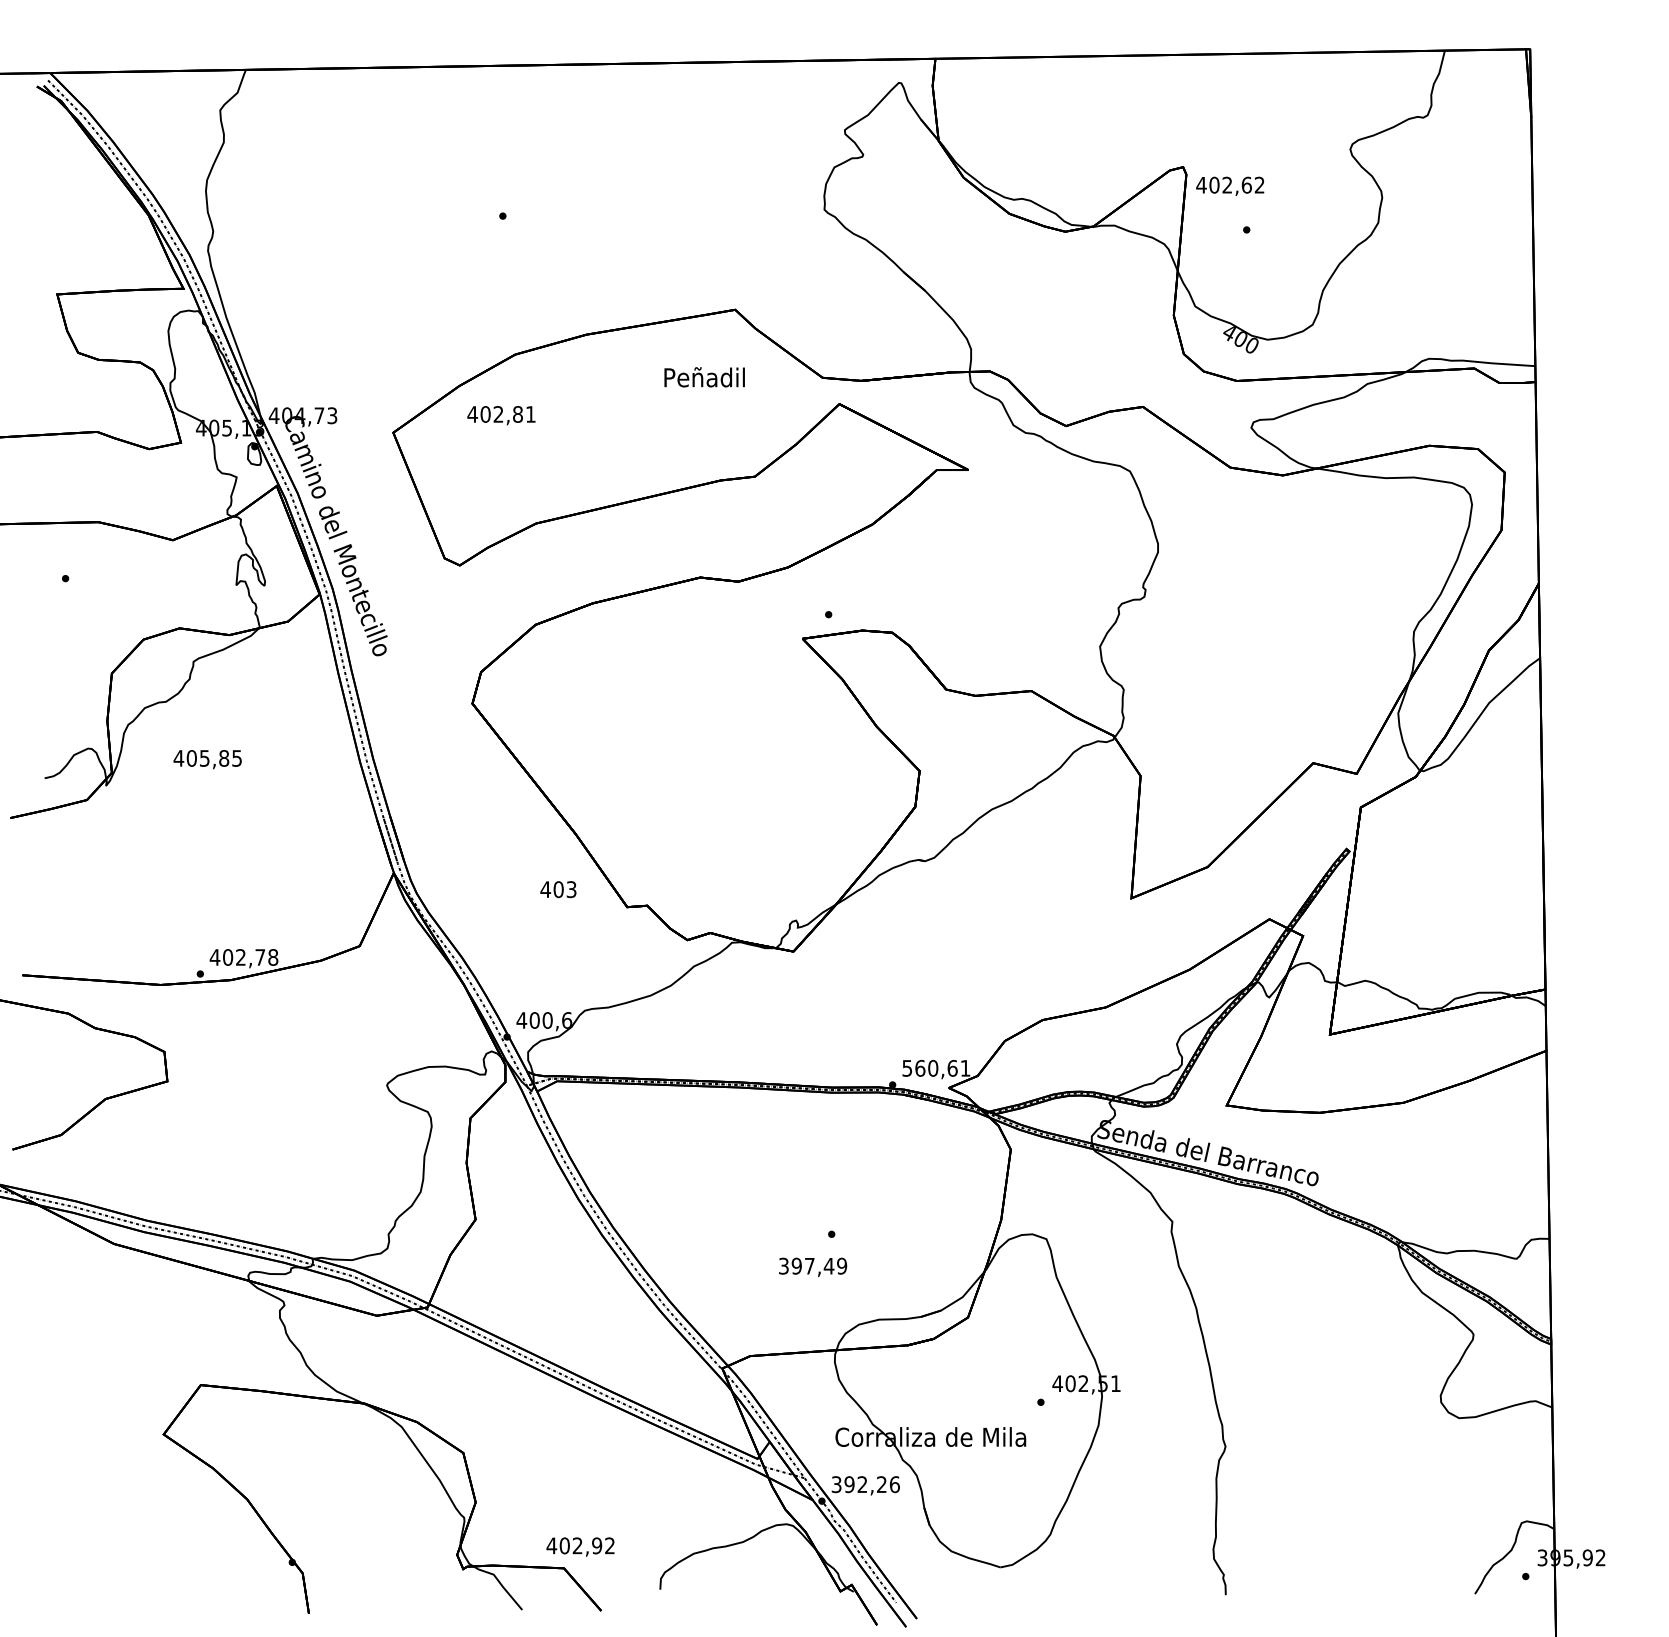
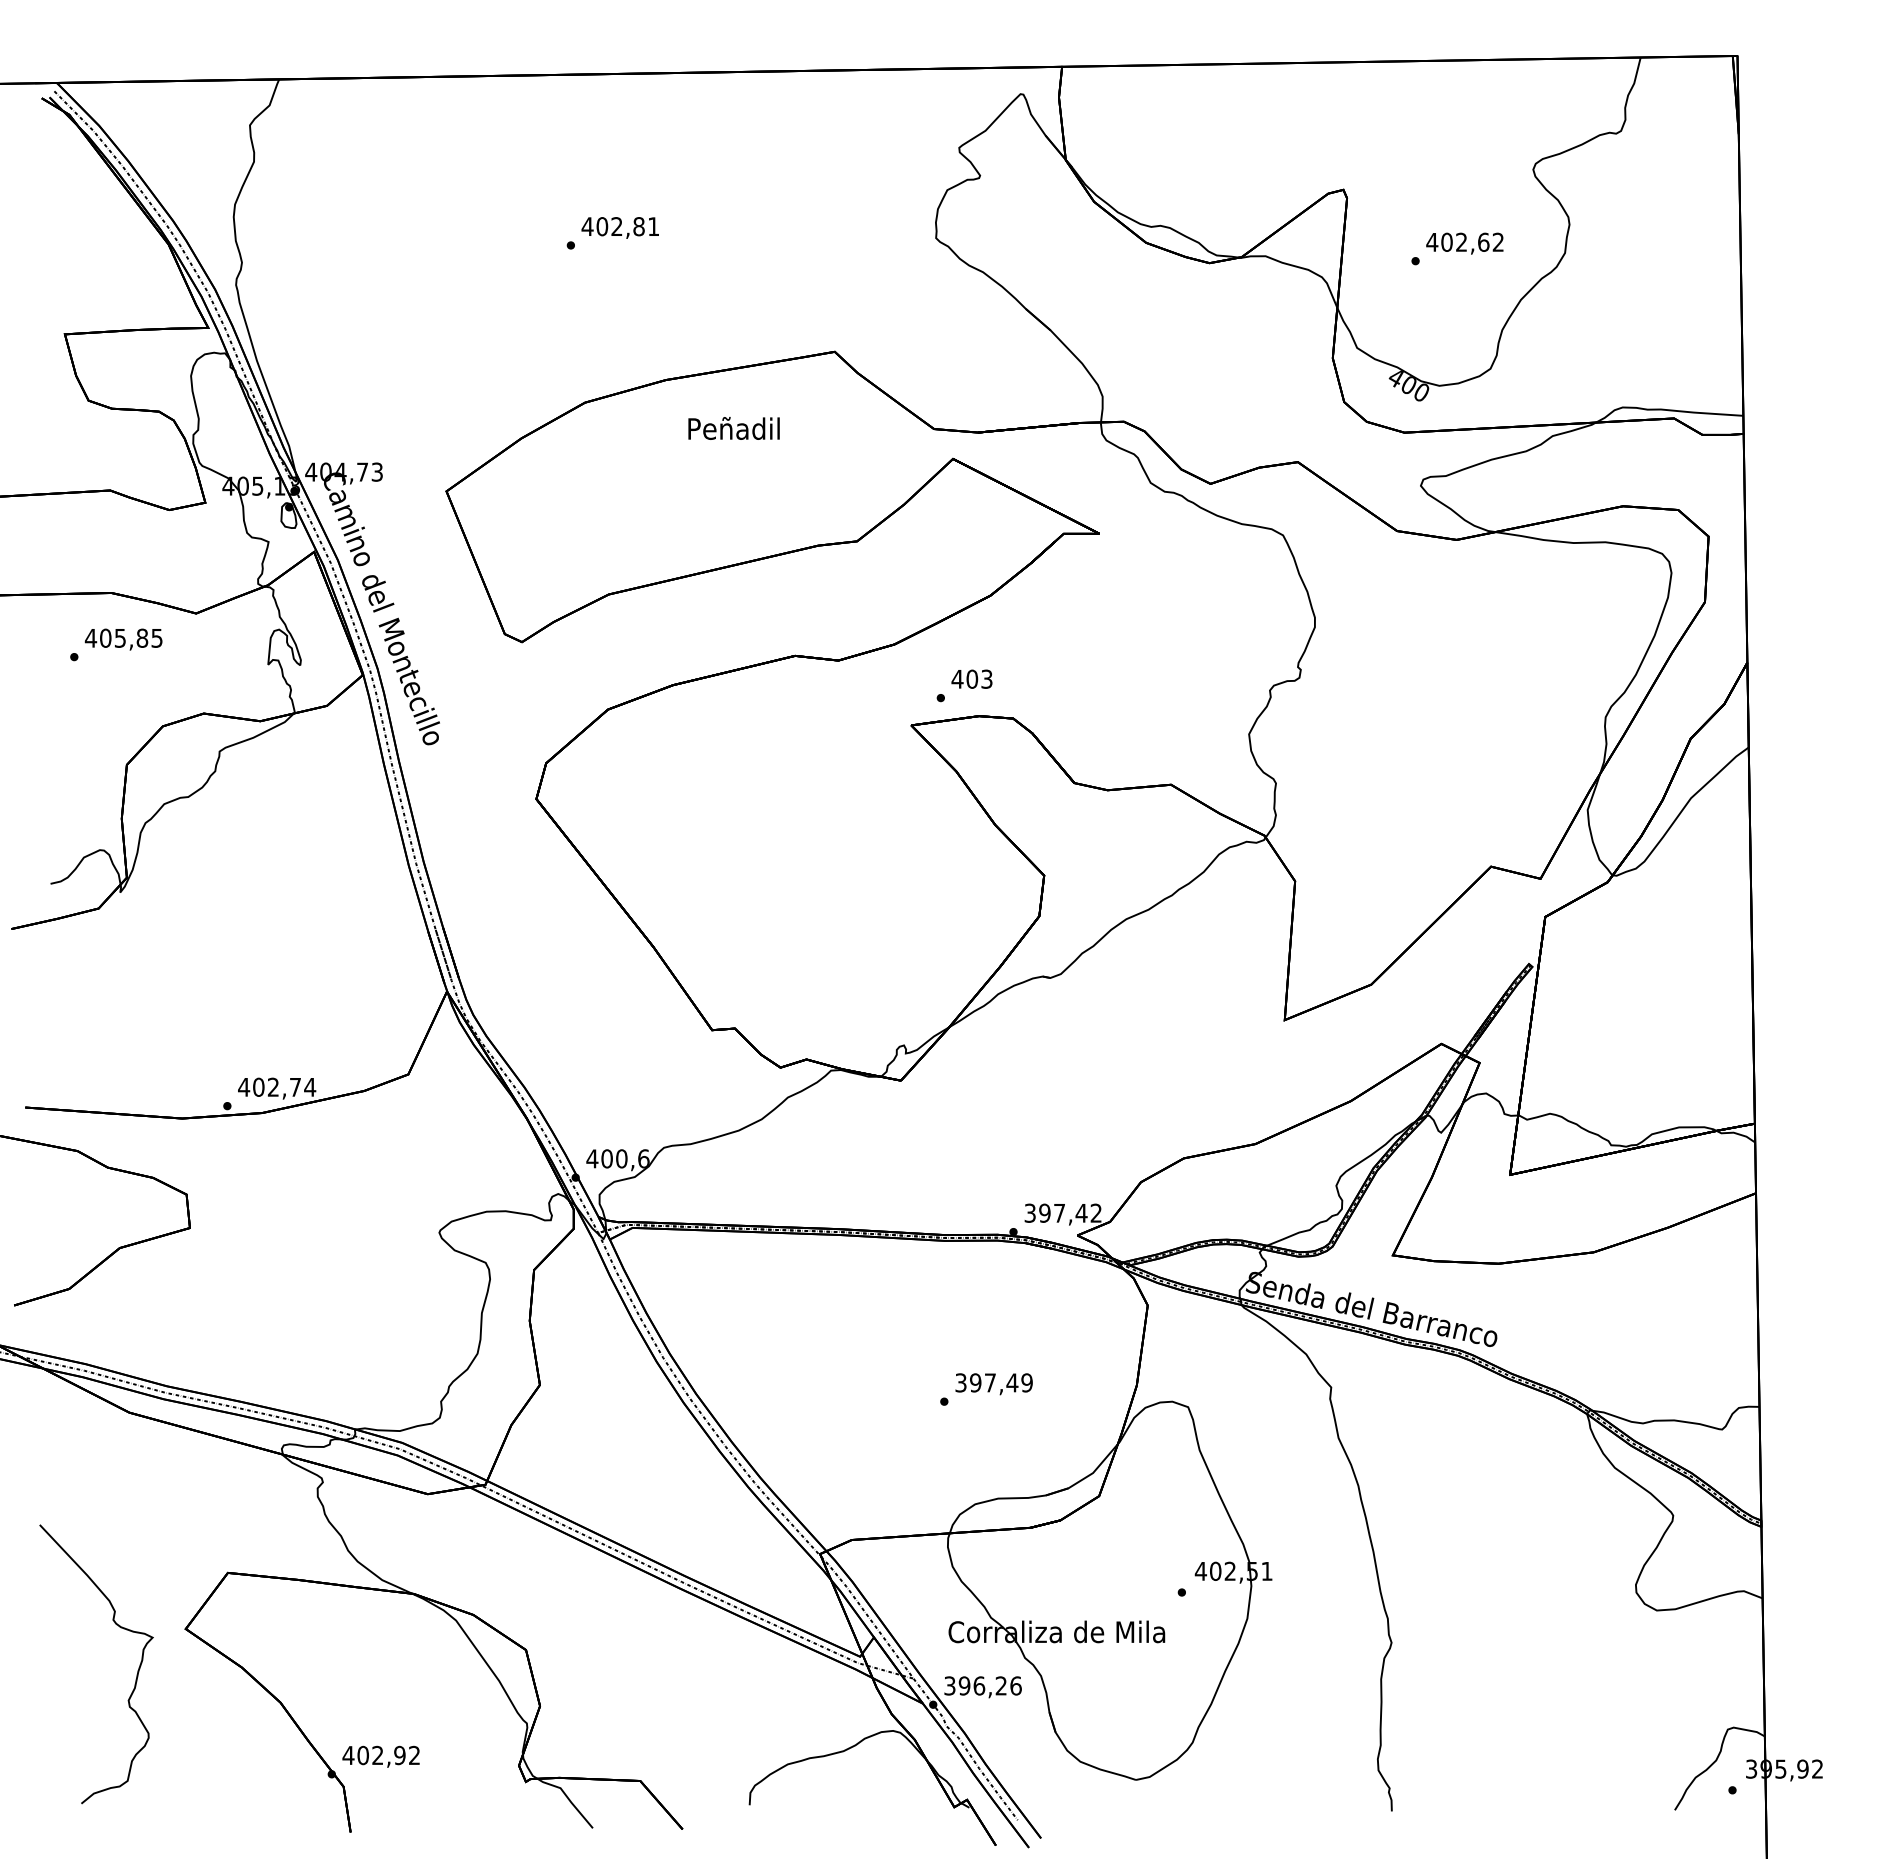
text: (1229, 186) -> (1464, 243), moved
text: (704, 377) -> (733, 428), moved
text: (500, 415) -> (619, 227), moved
text: (207, 759) -> (123, 639), moved
text: (557, 888) -> (971, 678), moved
text: (273, 956) -> (310, 1086), 402,78 -> 402,74
text: (936, 1067) -> (1063, 1212), 560,61 -> 397,42
text: (812, 1267) -> (993, 1384), moved
curve: (120, 1474) -> (136, 1674), added
text: (862, 1484) -> (979, 1685), 392,26 -> 396,26
text: (580, 1546) -> (380, 1756), moved

